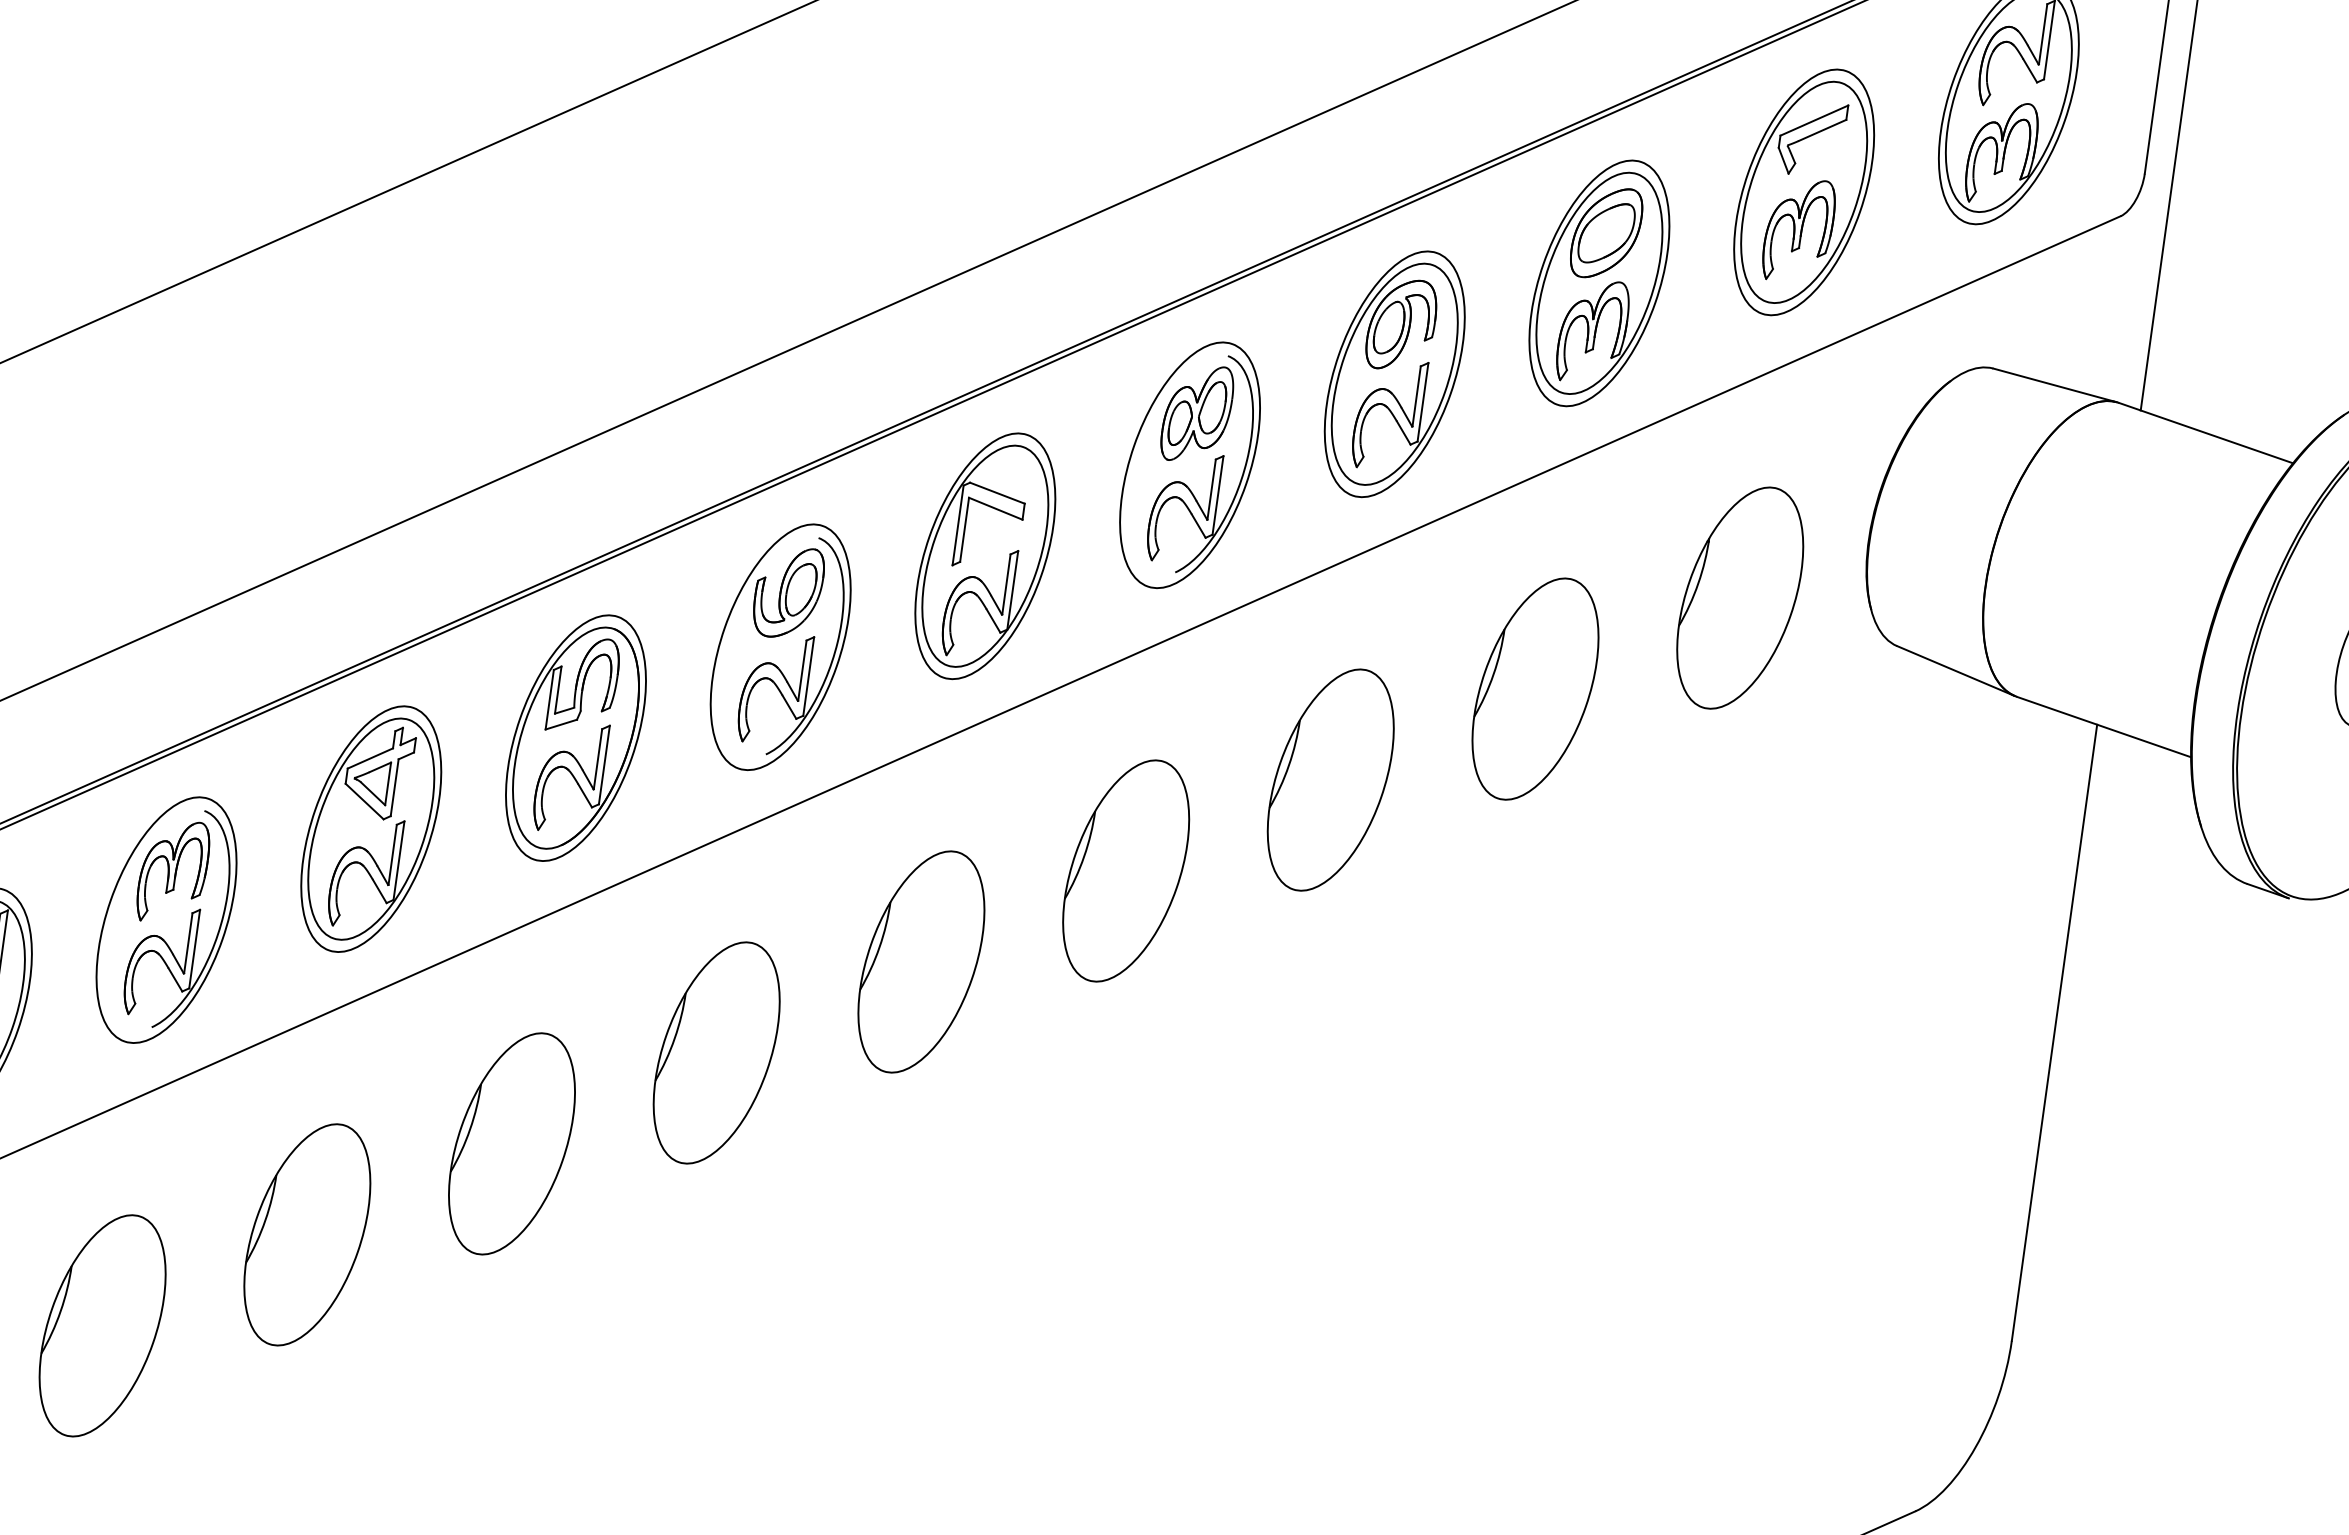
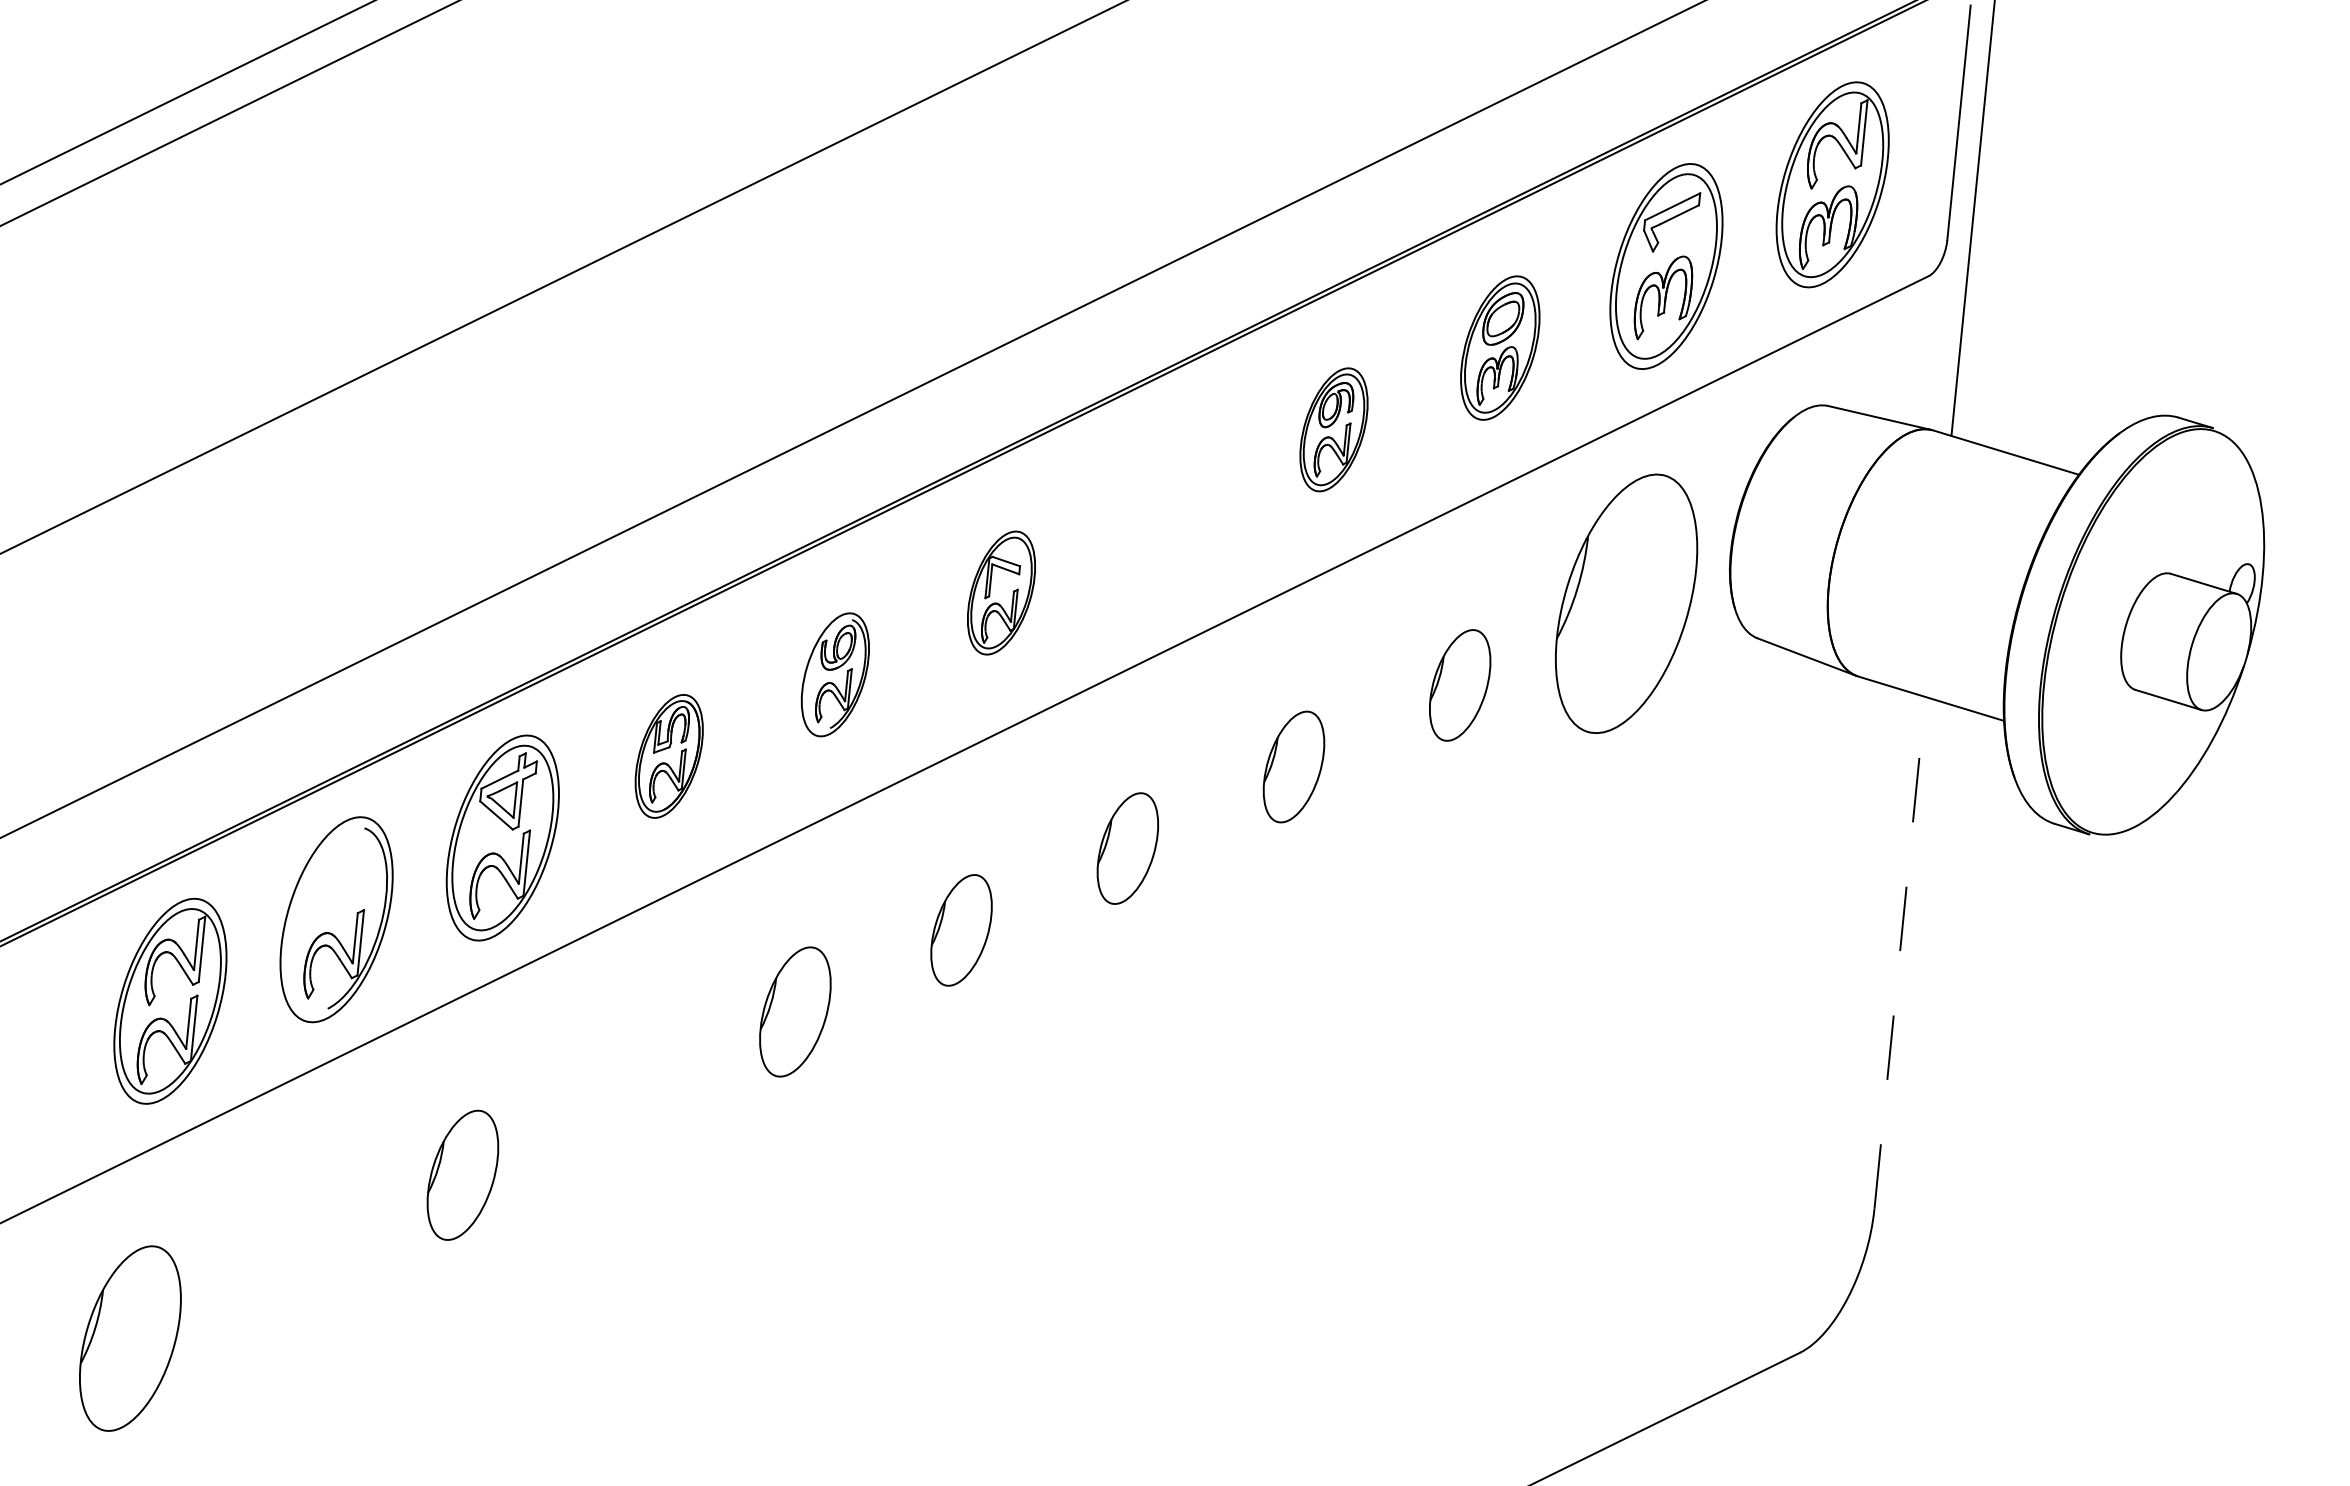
part: (1599, 282) -> (1500, 347), size x0.7
part: (1394, 373) -> (1333, 429), size x0.6
part: (1189, 465) -> (1167, 511), removed
part: (985, 555) -> (1001, 592), size x0.6
part: (1740, 597) -> (1626, 603), size x1.4
part: (780, 646) -> (835, 674), size x0.6
part: (1534, 689) -> (1459, 685), size x0.6
part: (576, 738) -> (669, 756), size x0.6
part: (1330, 779) -> (1293, 766), size x0.6
part: (1125, 870) -> (1127, 848), size x0.6
part: (173, 871) -> (340, 879), removed
part: (921, 962) -> (961, 930), size x0.6
line: (2055, 1032) -> (1900, 952), solid -> dashed
part: (716, 1052) -> (795, 1011), size x0.7
part: (511, 1143) -> (628, 1093), removed
part: (306, 1235) -> (462, 1175), size x0.7
part: (102, 1325) -> (296, 1256), removed

